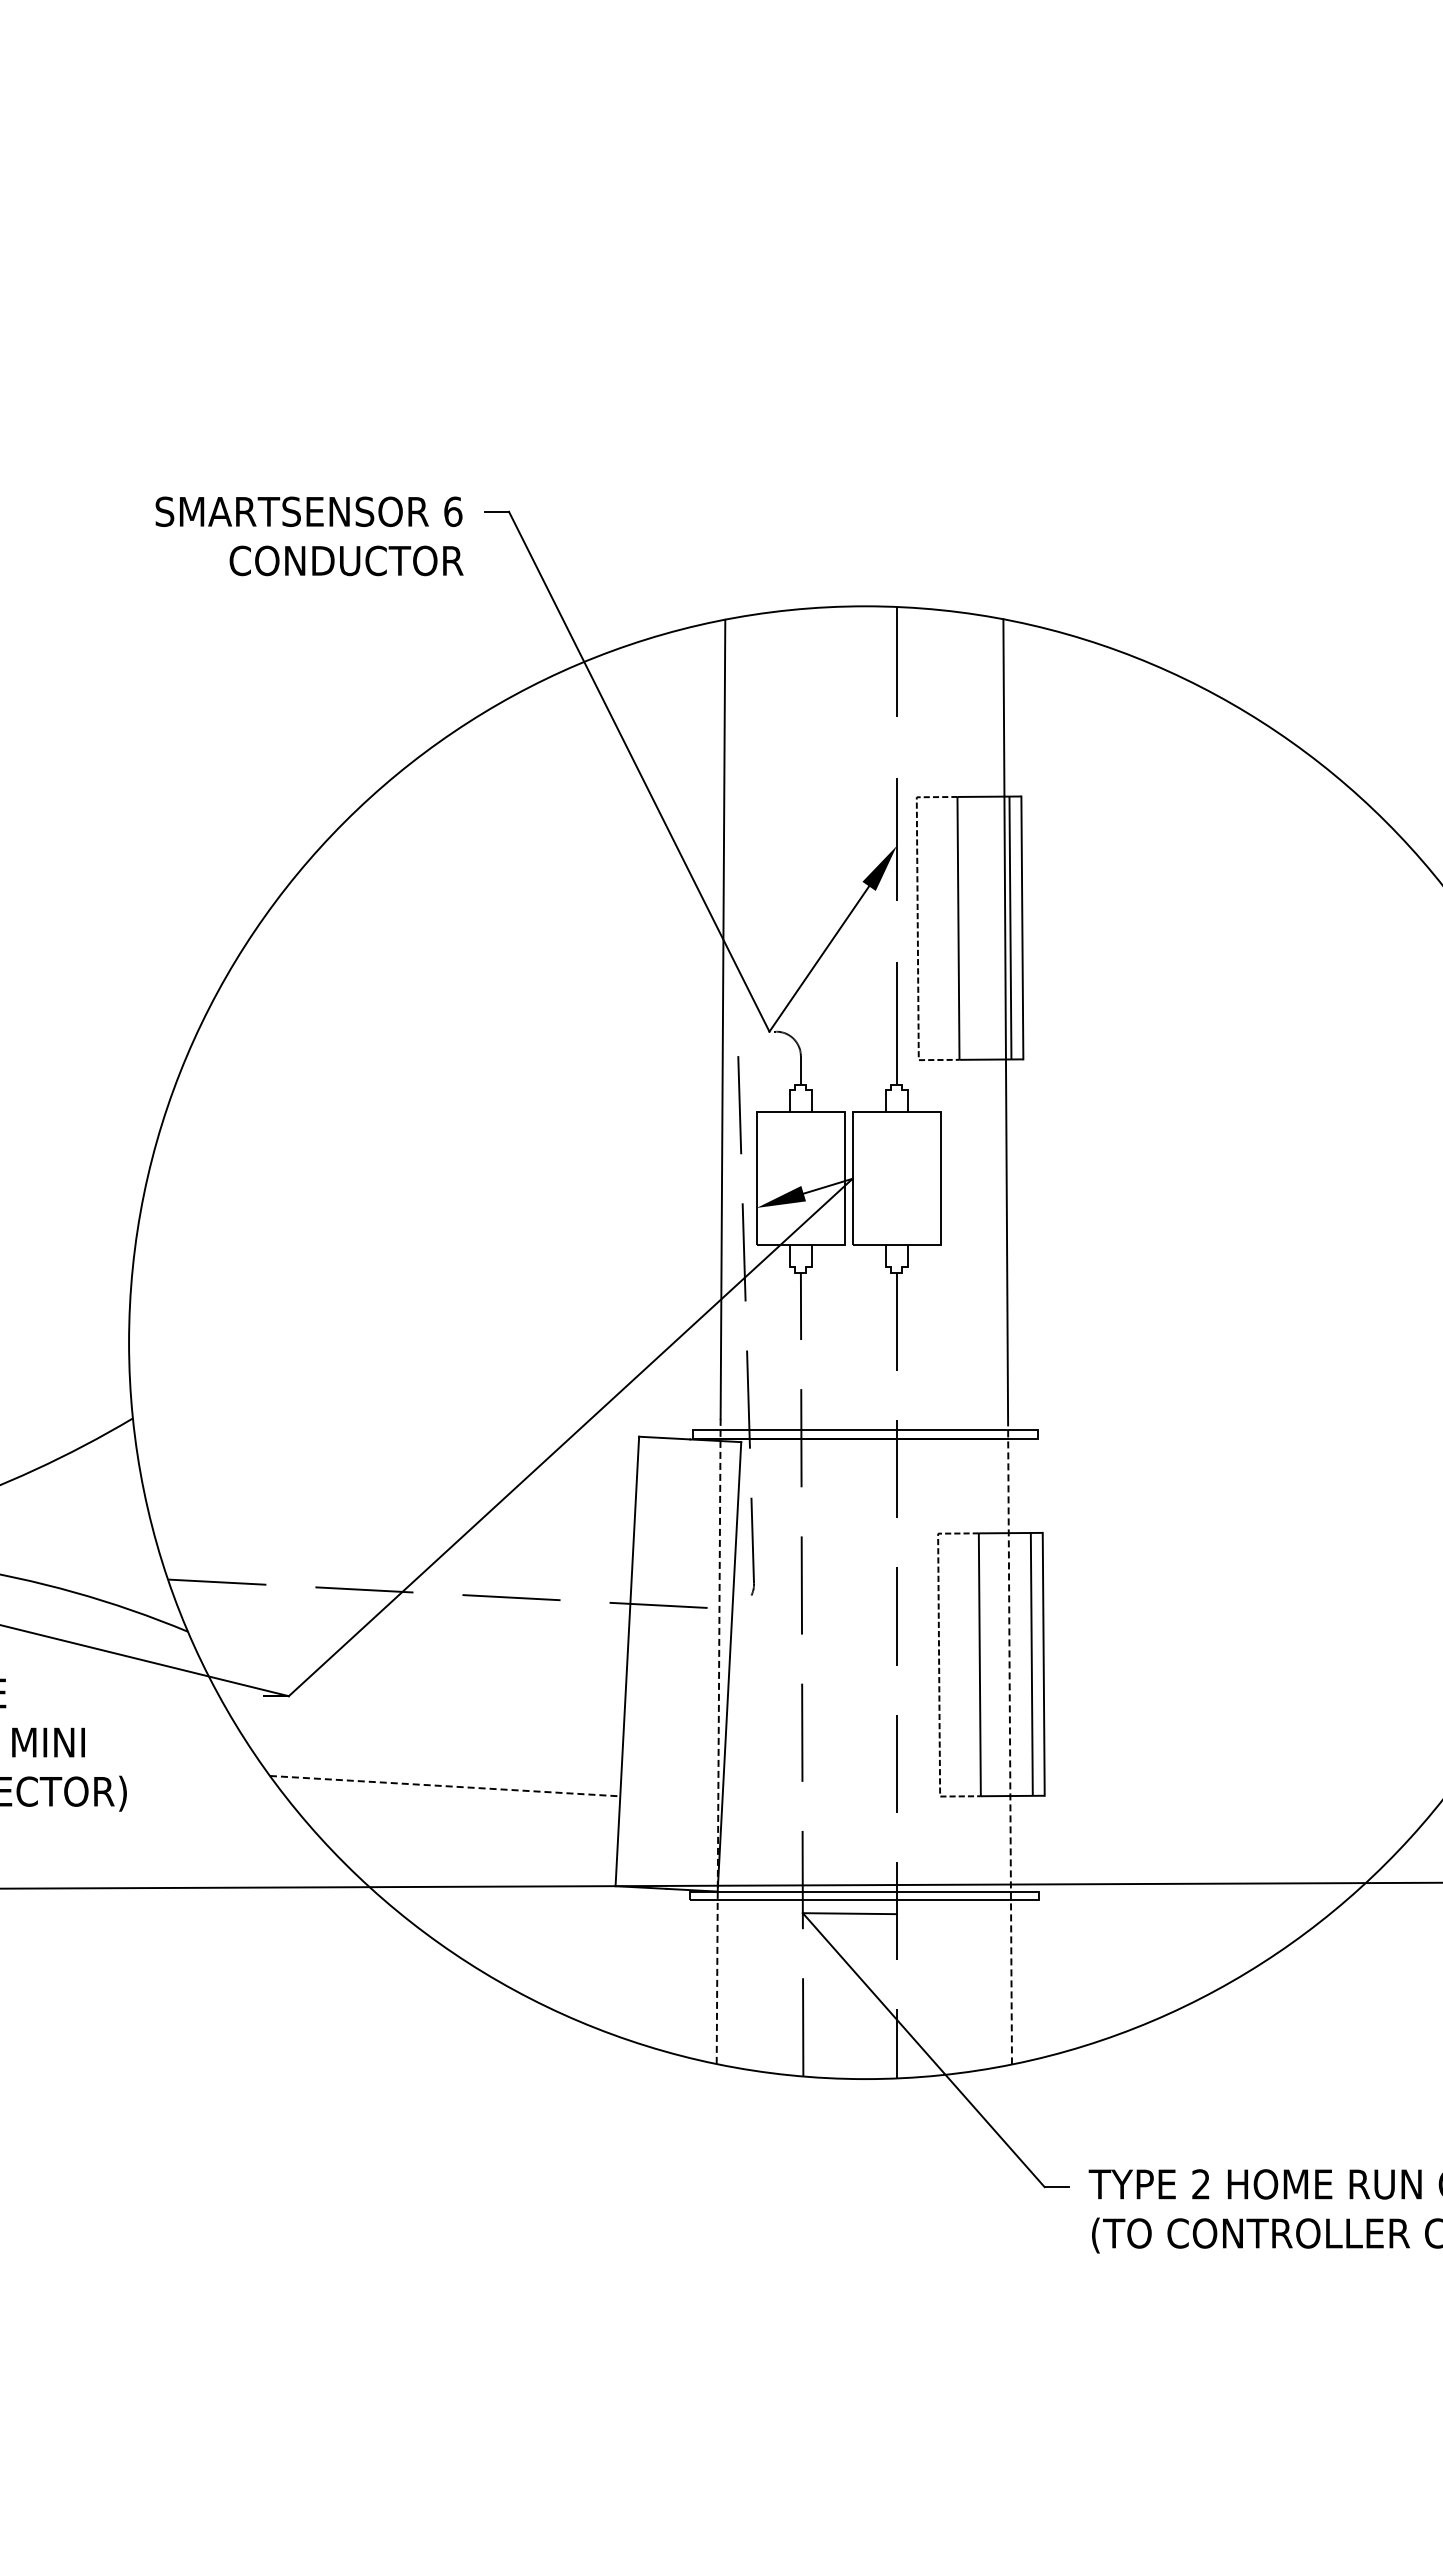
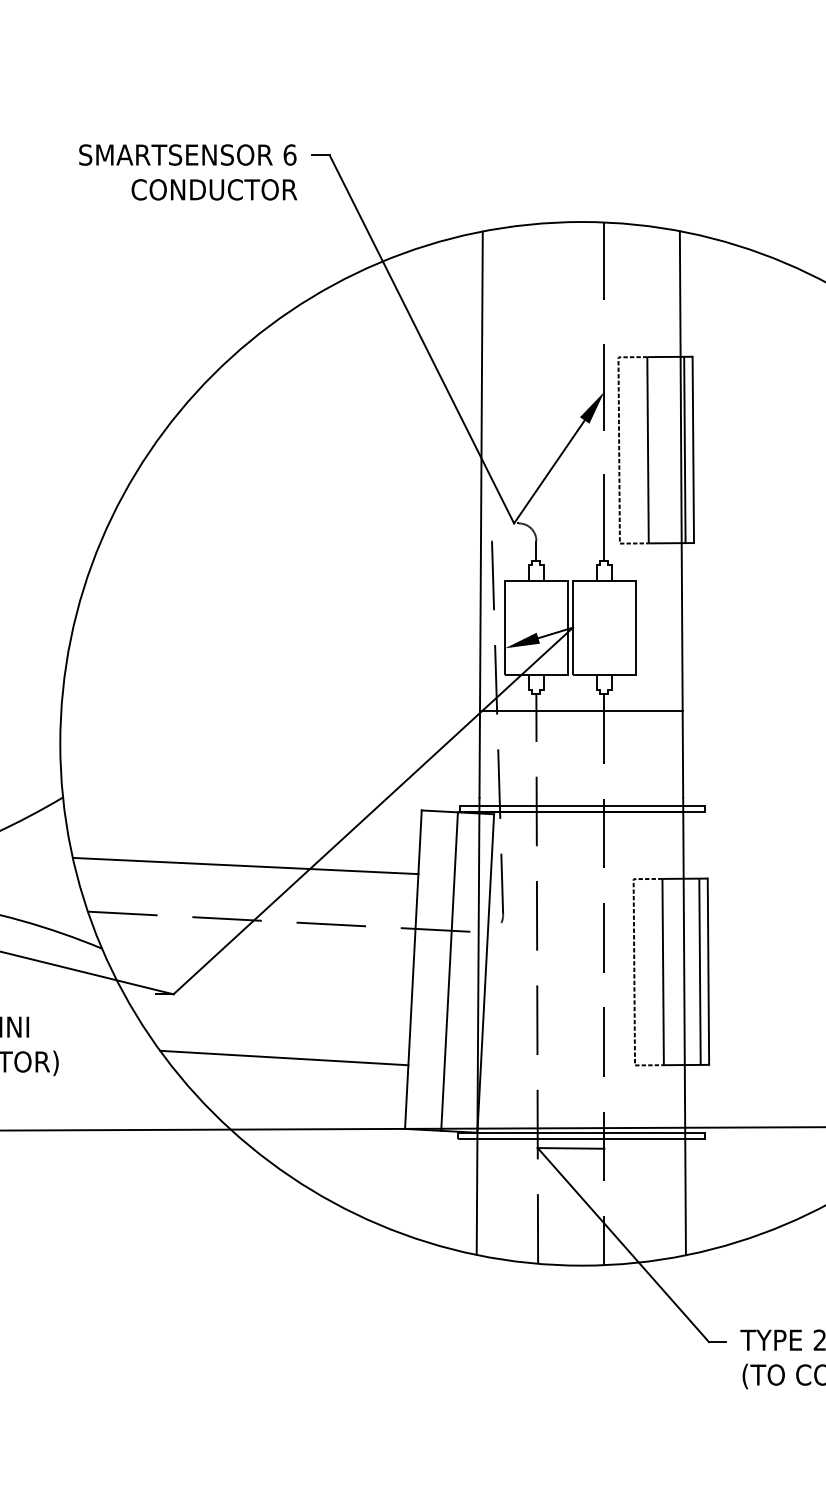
line: (864, 1296) -> (581, 711), added
line: (390, 1514) -> (245, 865), added
line: (678, 1663) -> (449, 971), added
line: (718, 1741) -> (477, 1026), dashed -> solid
line: (1010, 1741) -> (684, 1026), dashed -> solid
line: (445, 1786) -> (284, 1058), dashed -> solid

